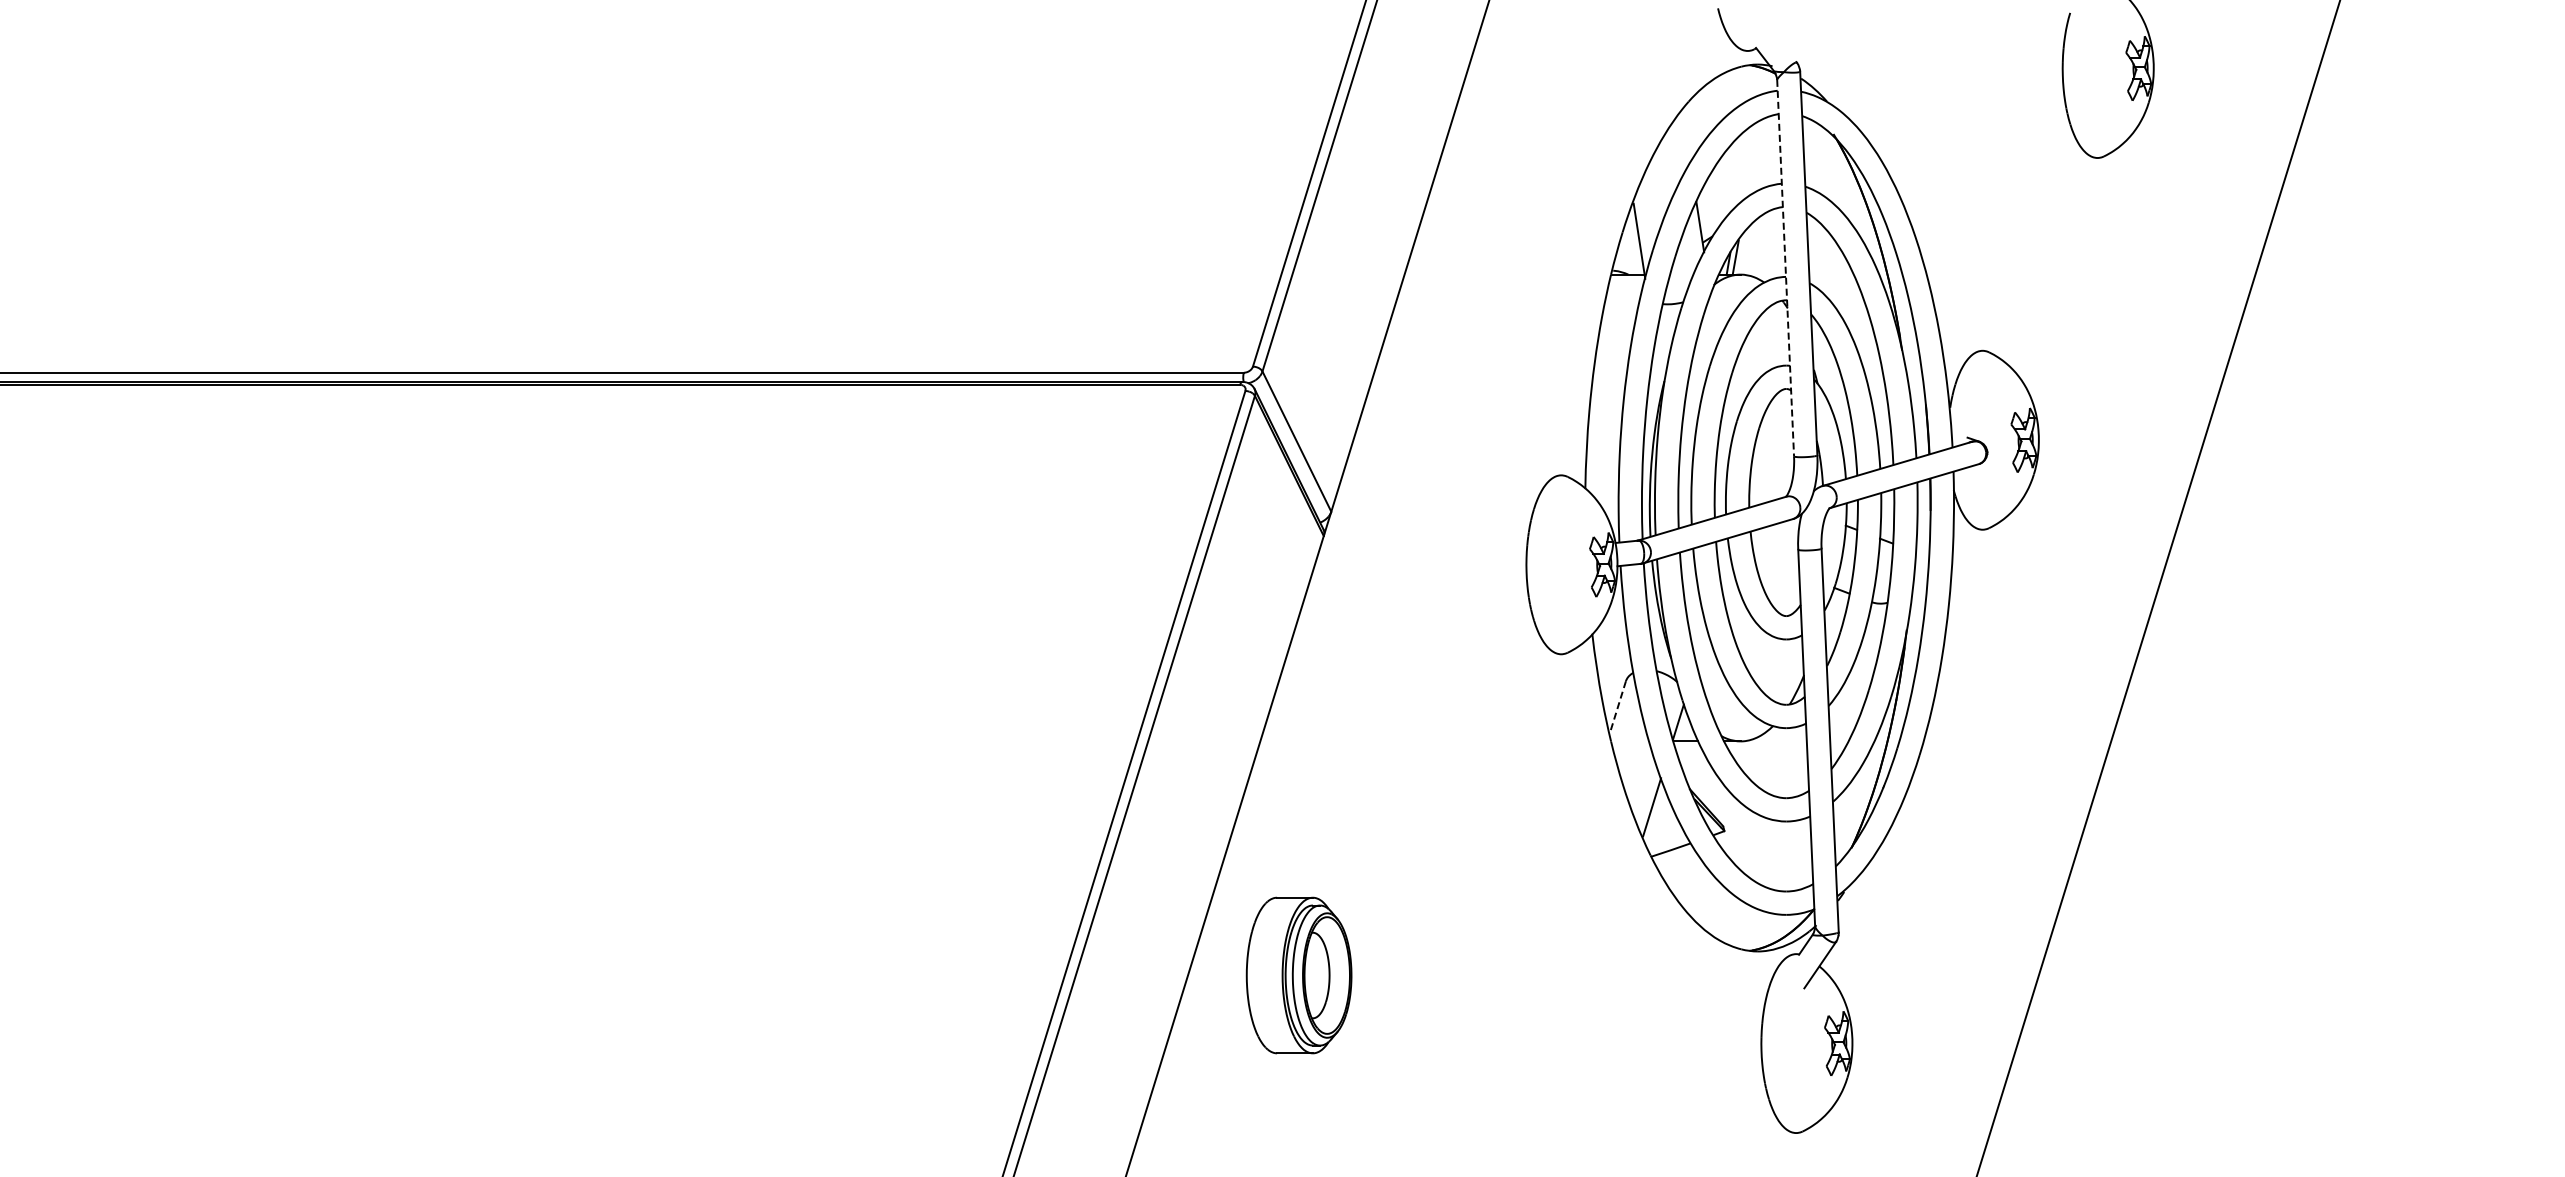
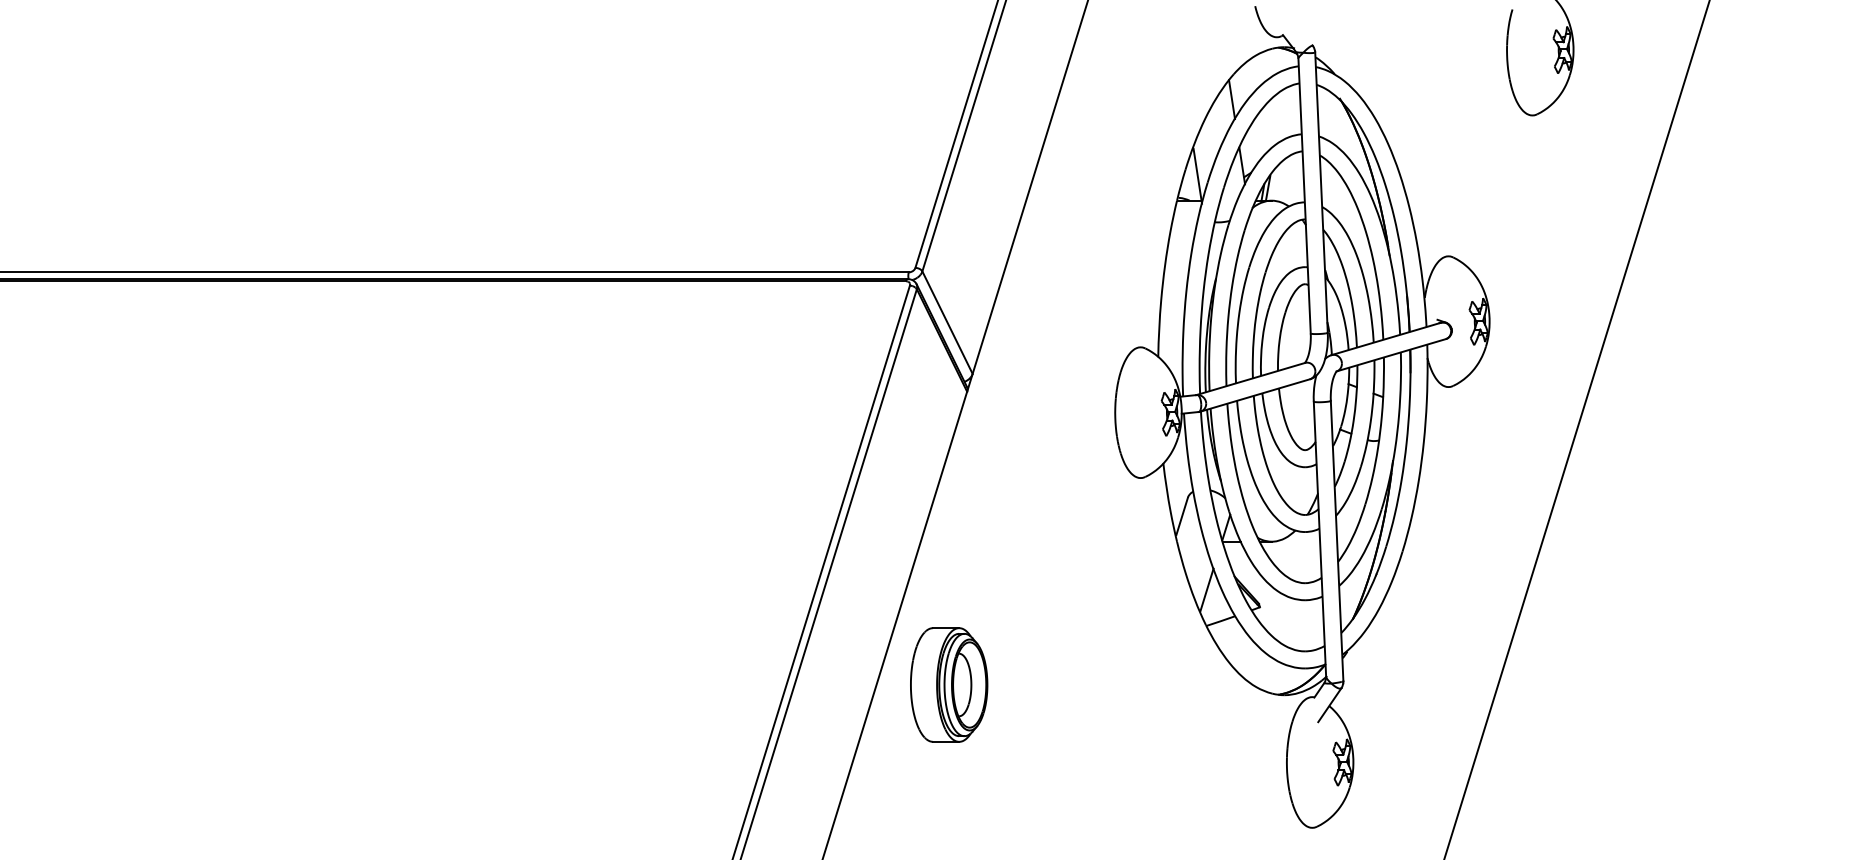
line: (1686, 136) -> (1232, 99), added
line: (1785, 268) -> (1304, 196), dashed -> solid
line: (1618, 706) -> (1182, 516), dashed -> solid
part: (1298, 975) -> (948, 684), moved

